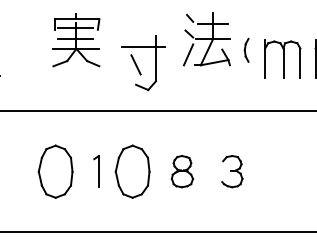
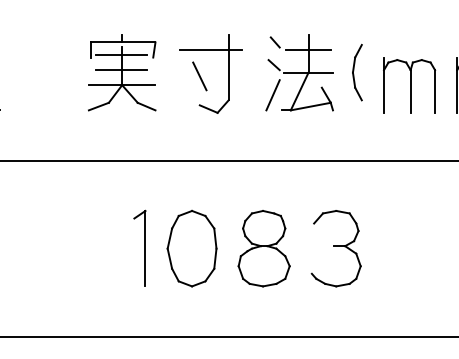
part: (206, 39) -> (299, 73), moved
part: (76, 40) -> (122, 73), moved
part: (246, 50) -> (356, 73), size x1.67
part: (137, 65) -> (201, 77), moved
part: (55, 171) -> (80, 248), removed
part: (96, 171) -> (139, 248), size x1.67
part: (182, 171) -> (264, 248), size x1.67
part: (232, 171) -> (336, 248), size x1.67

